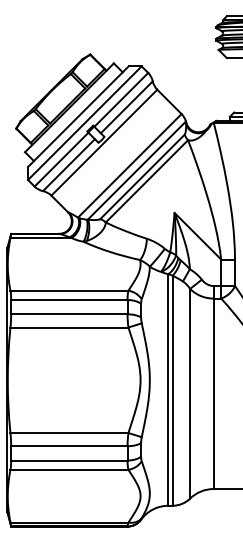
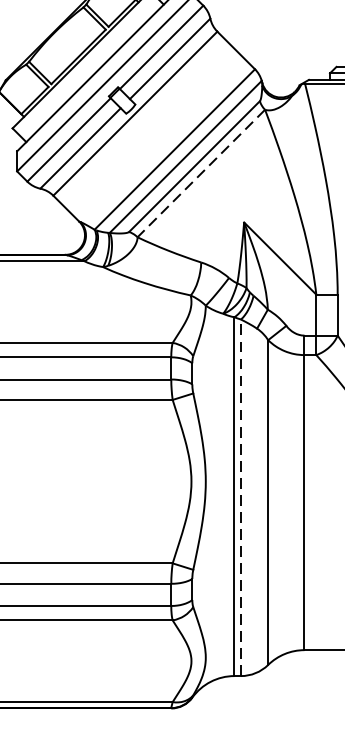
line: (146, 181) -> (200, 173), solid -> dashed
line: (172, 390) -> (240, 497), solid -> dashed

